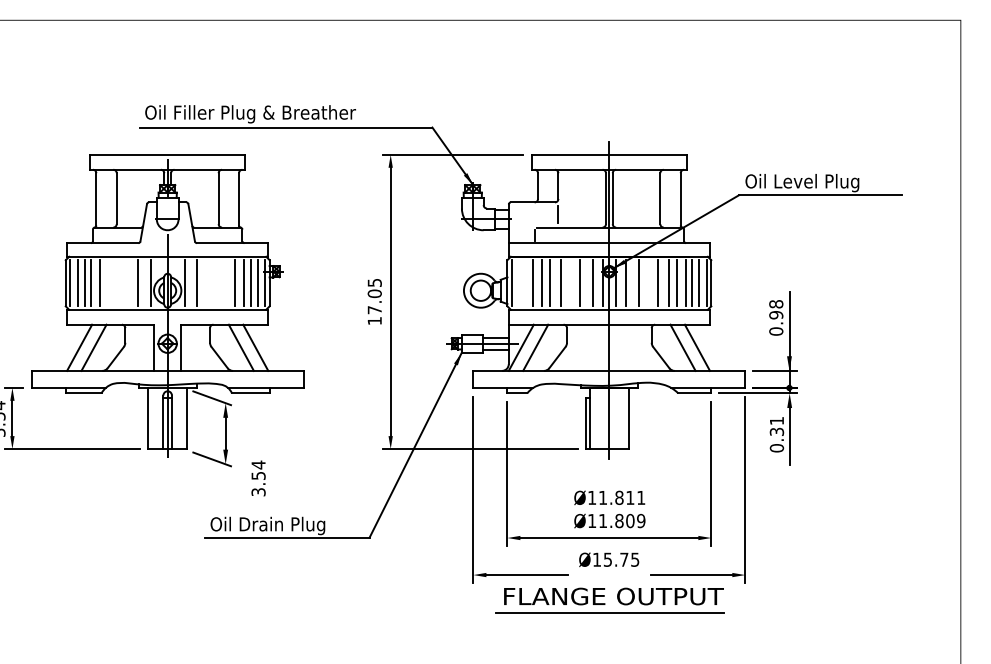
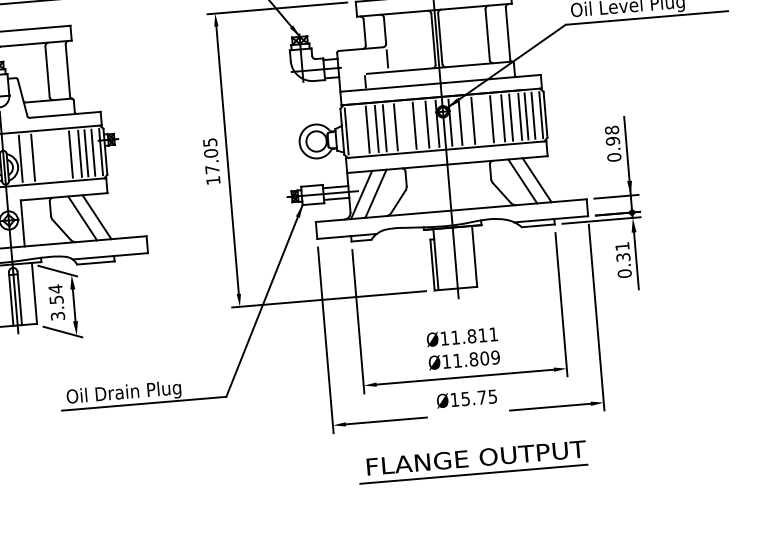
text: (258, 478) -> (56, 302), moved
part: (609, 600) -> (472, 462), moved

